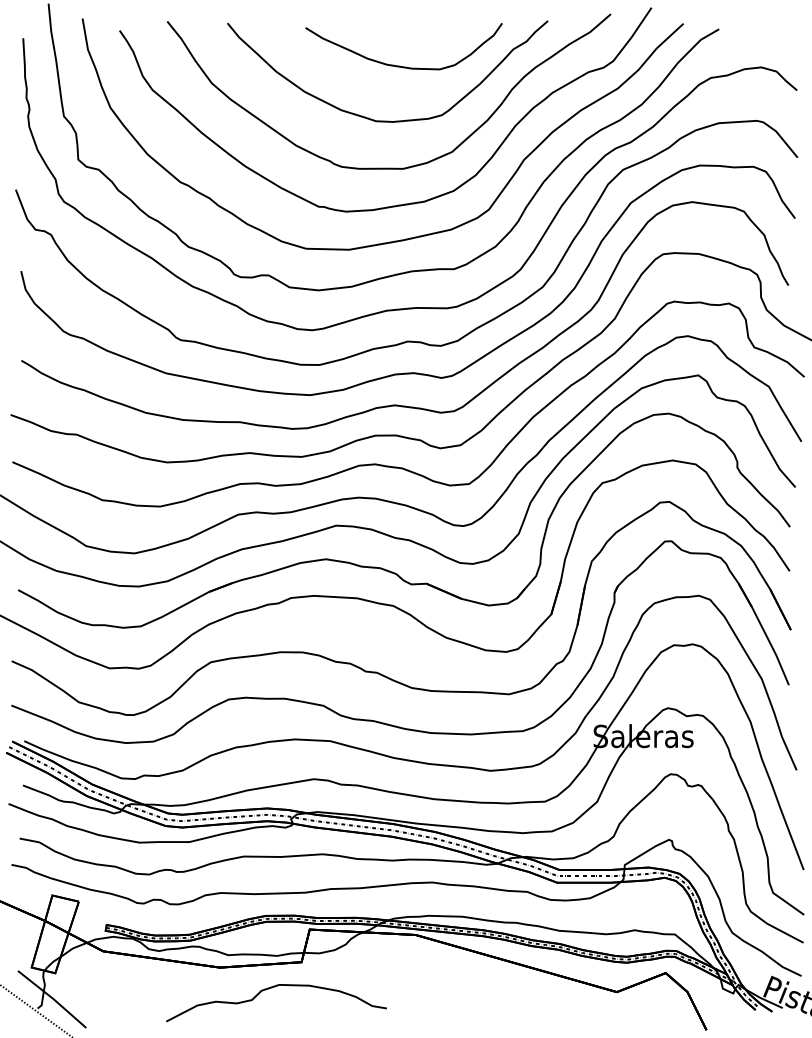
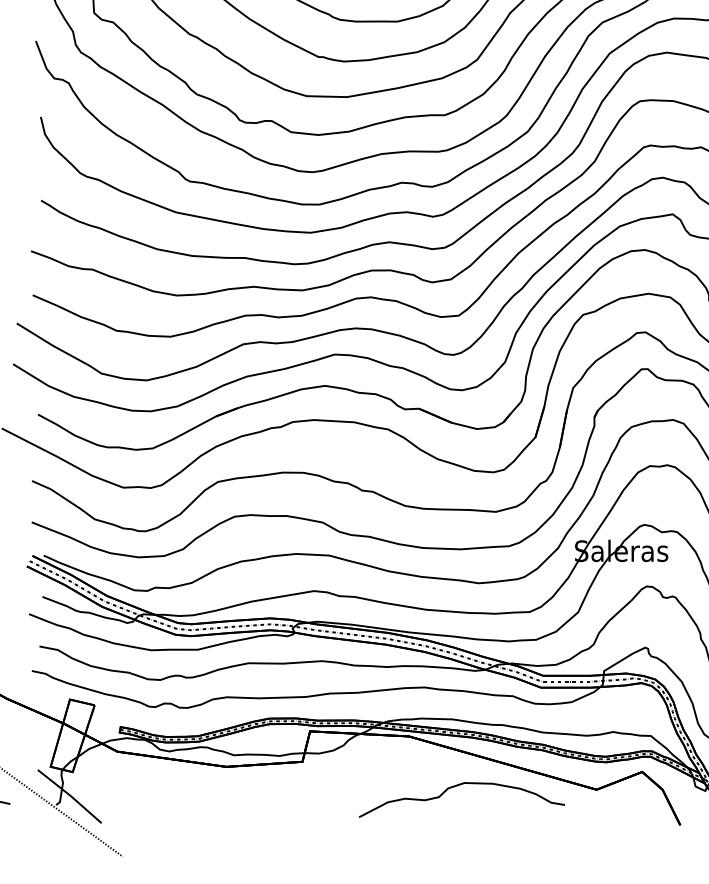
curve: (272, 988) -> (458, 786), moved

